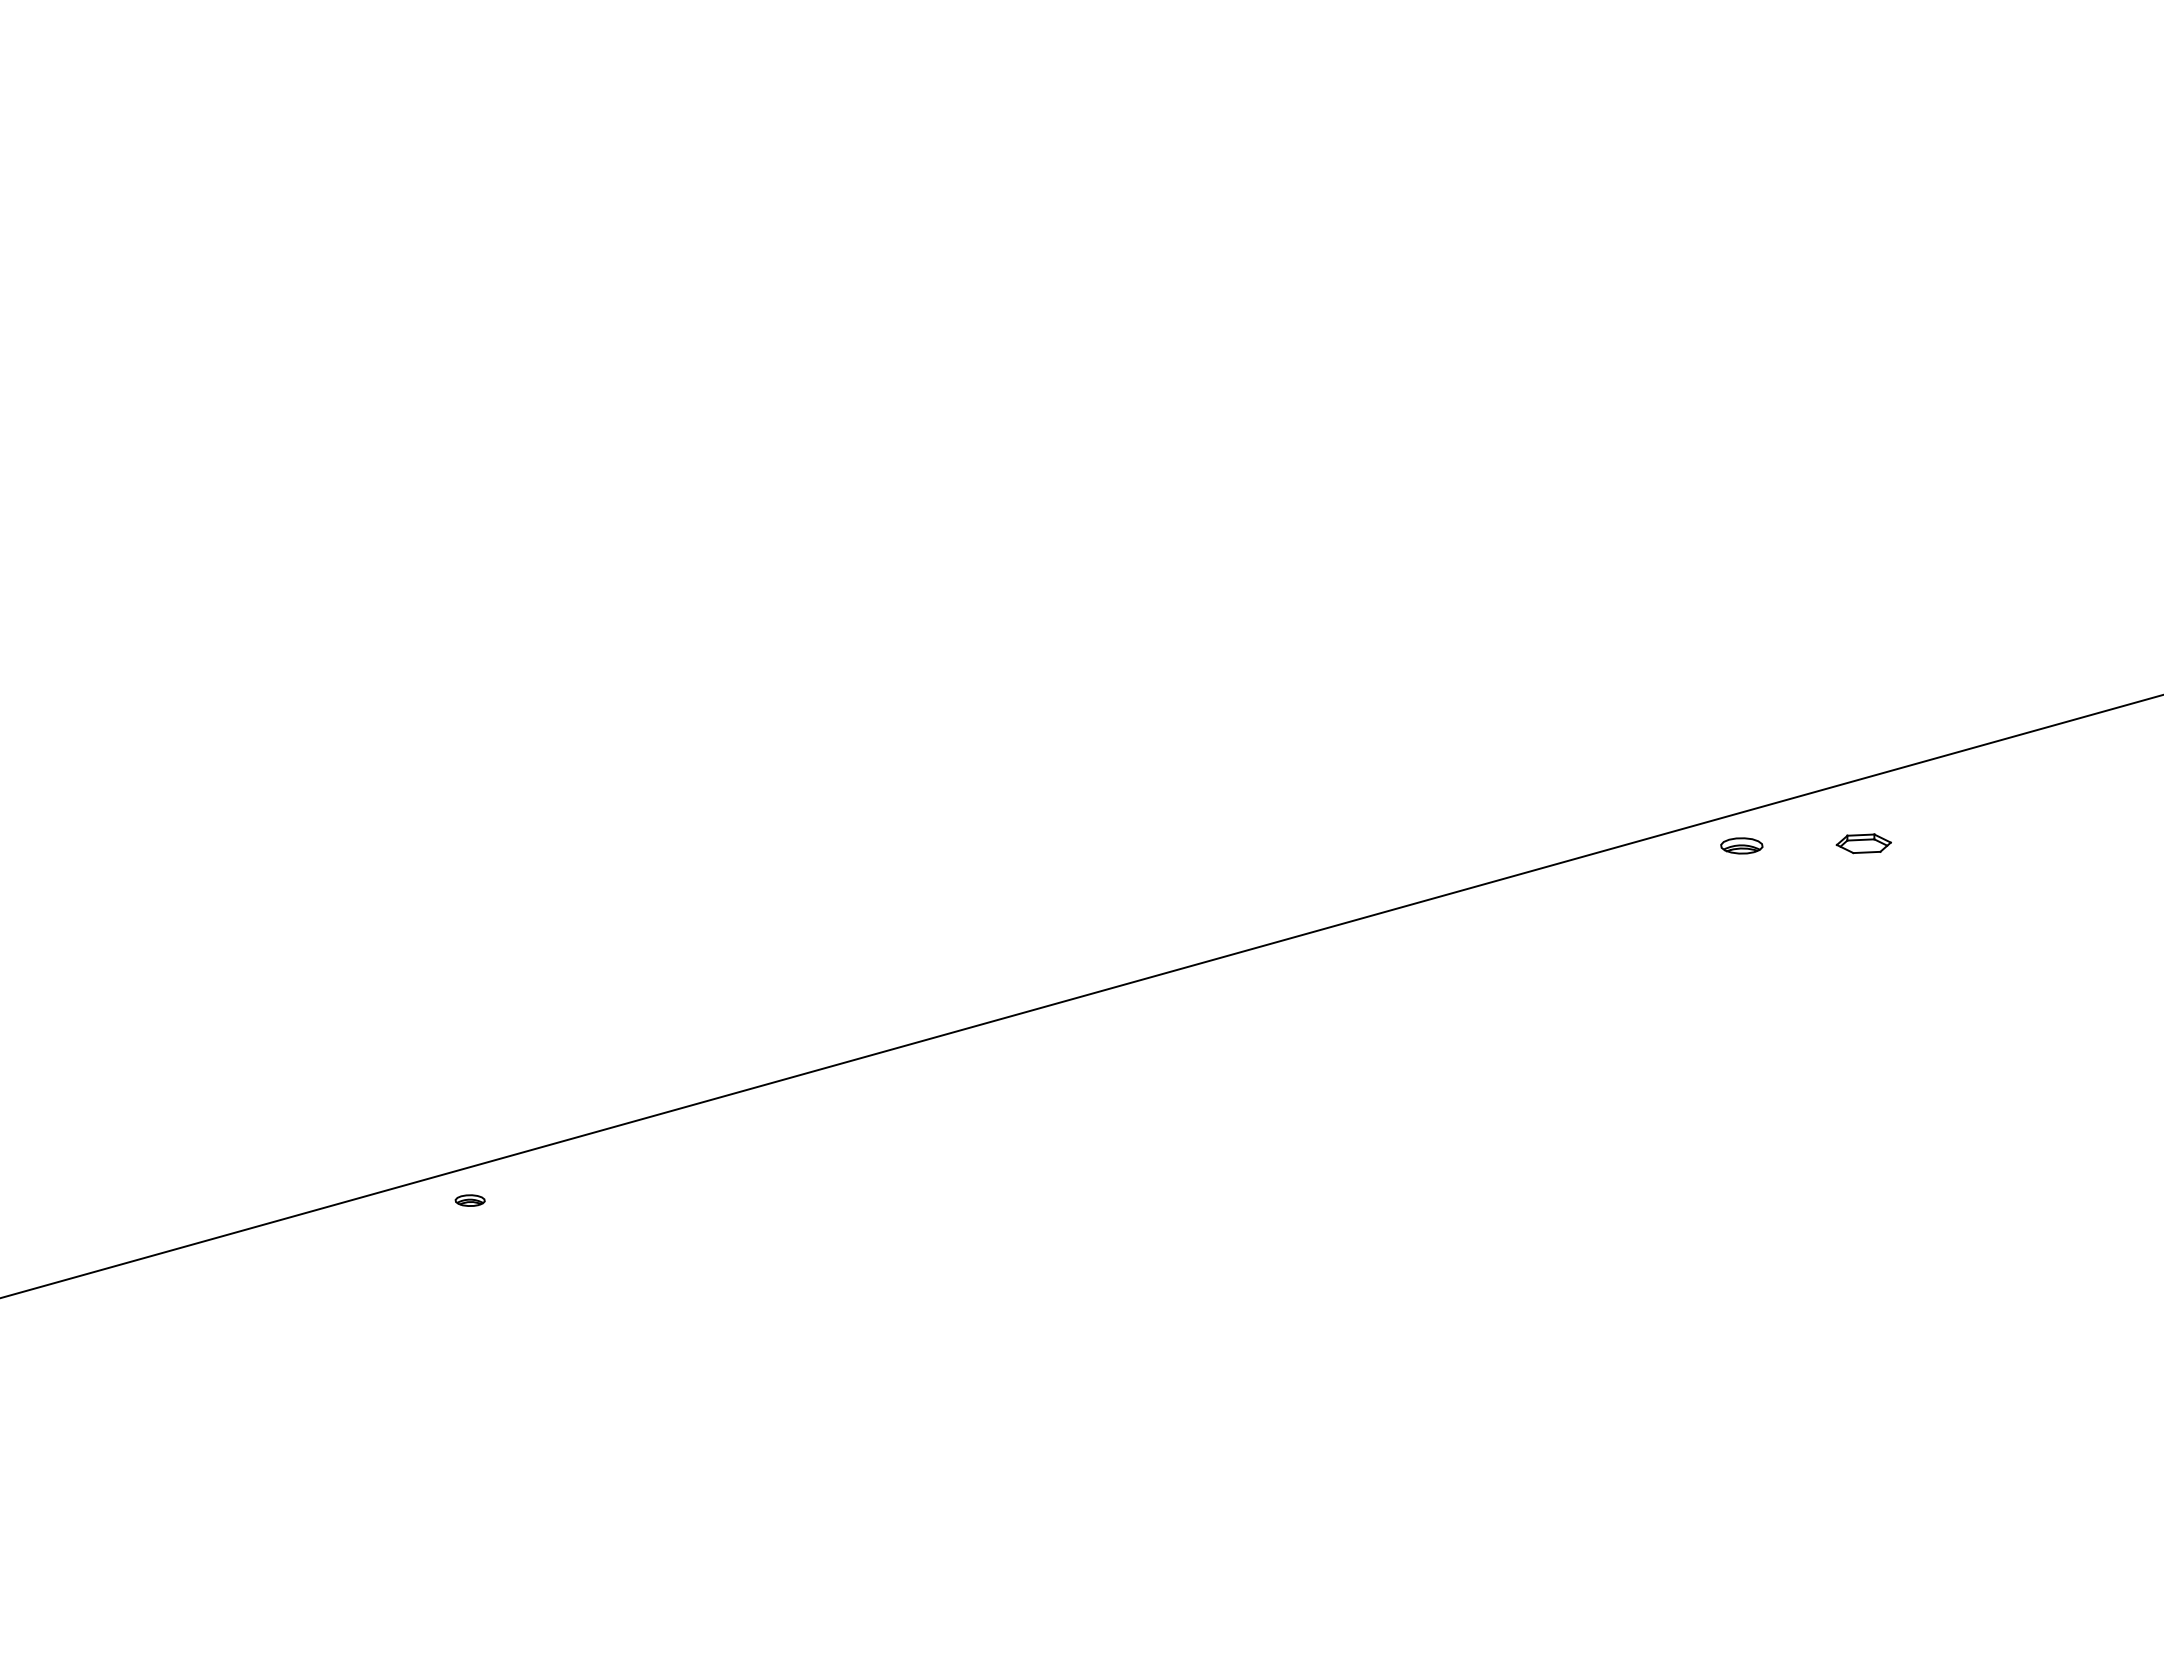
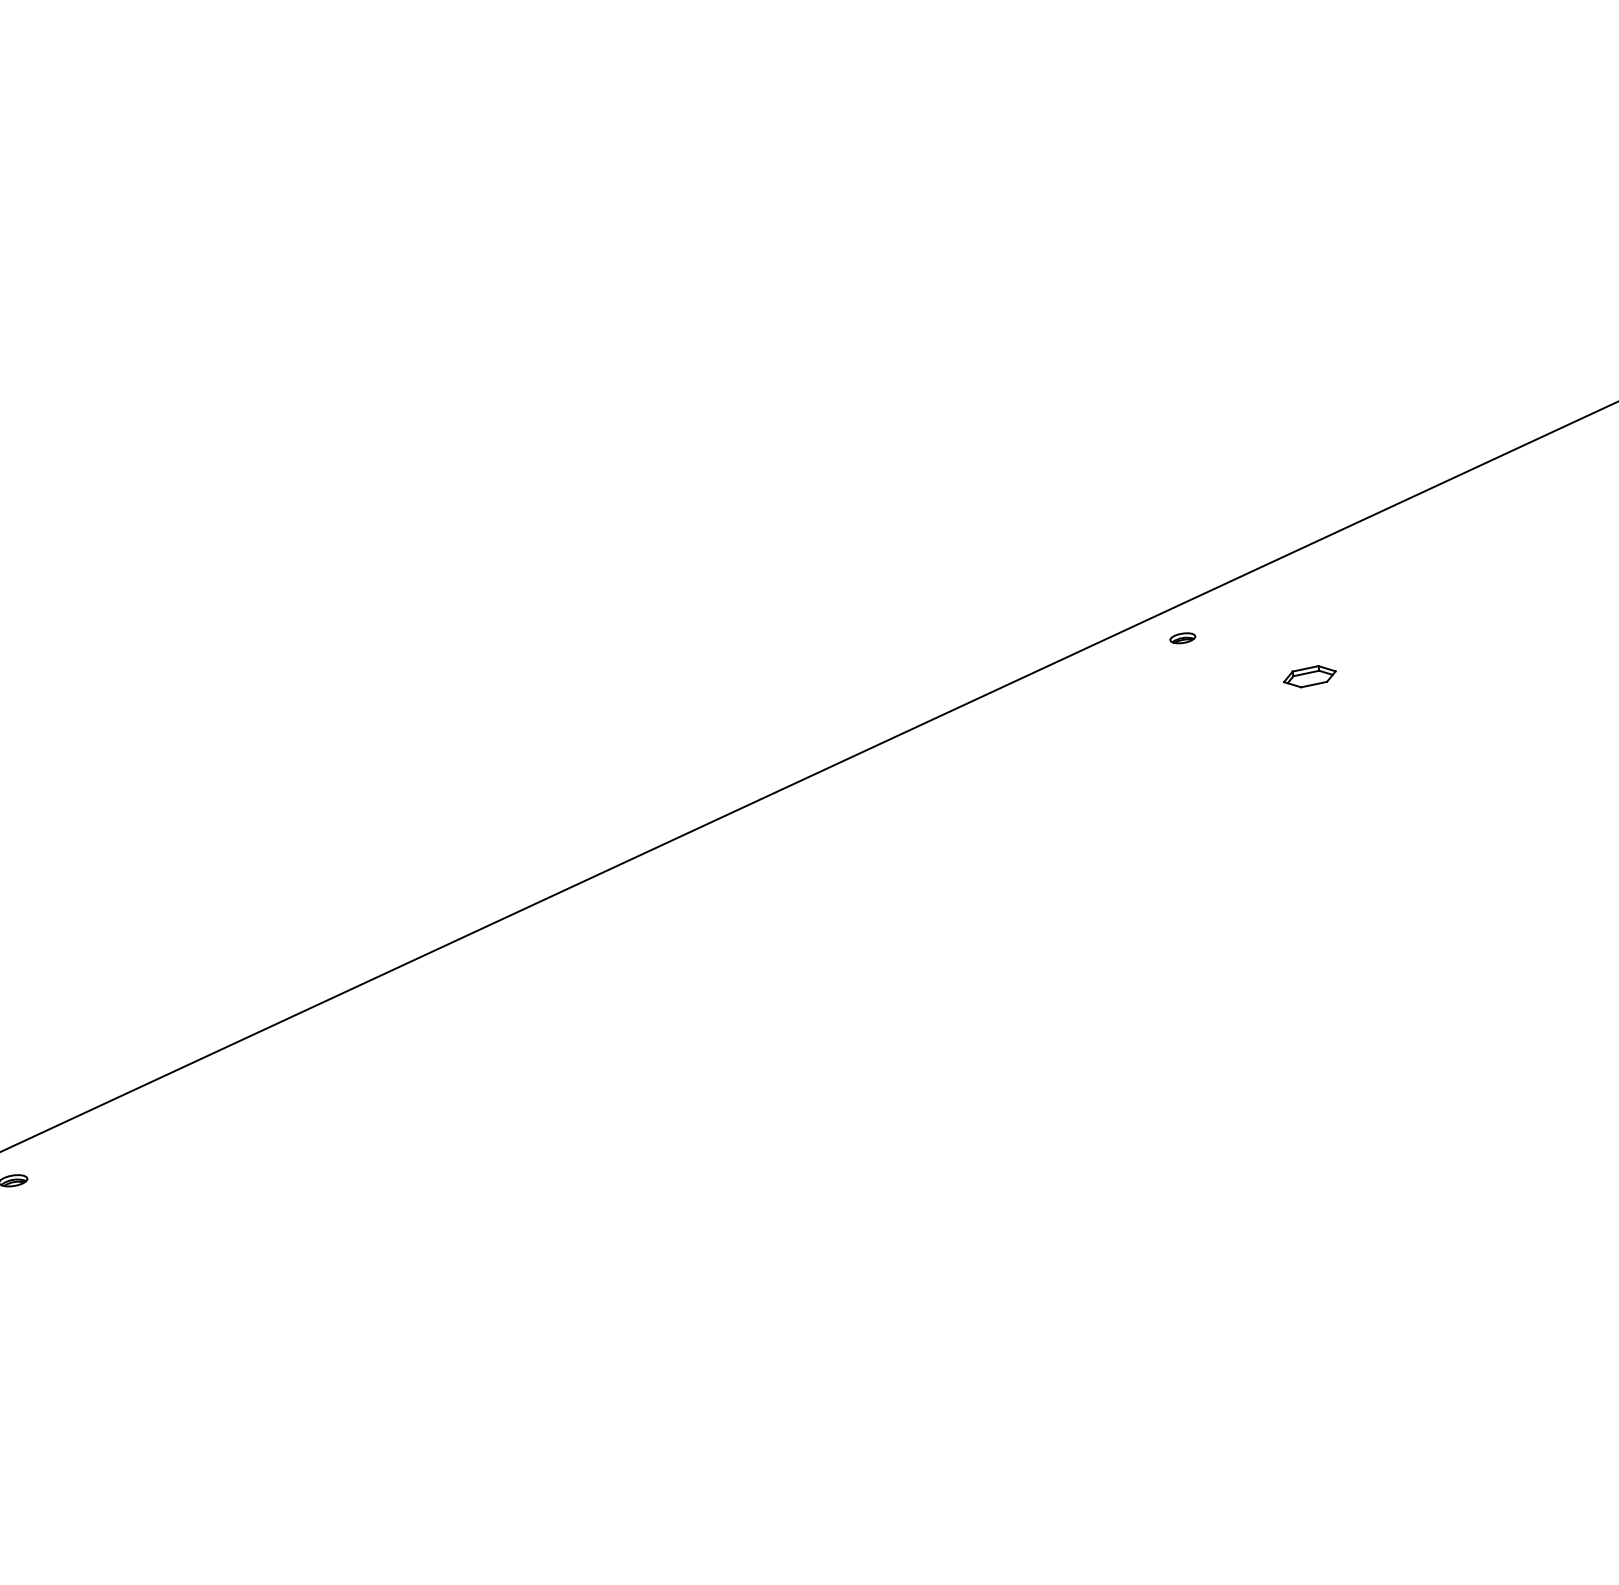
part: (1863, 843) -> (1309, 676), moved
part: (1741, 845) -> (1182, 637), size x0.62

